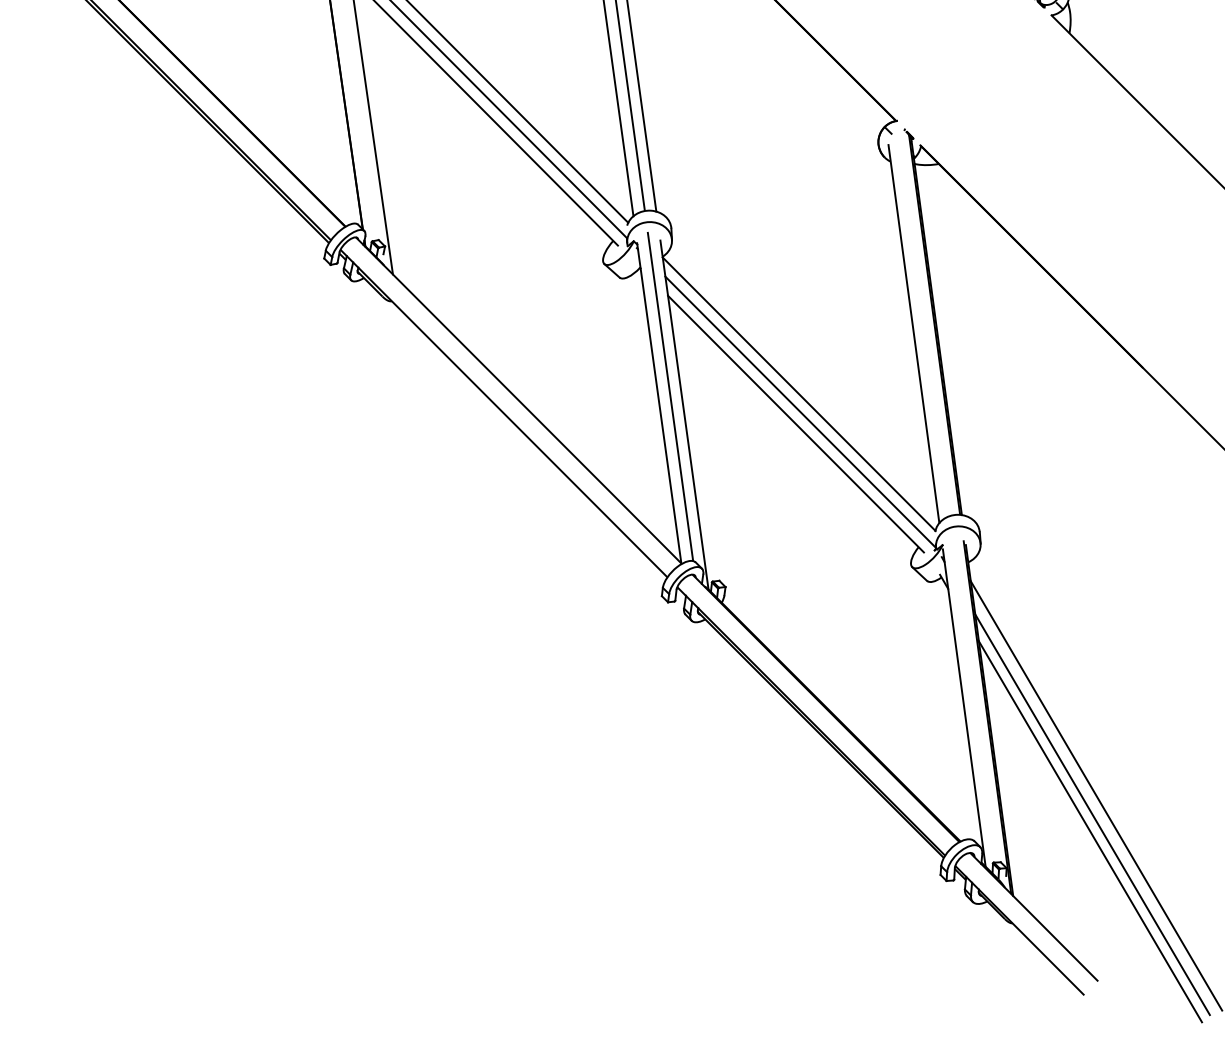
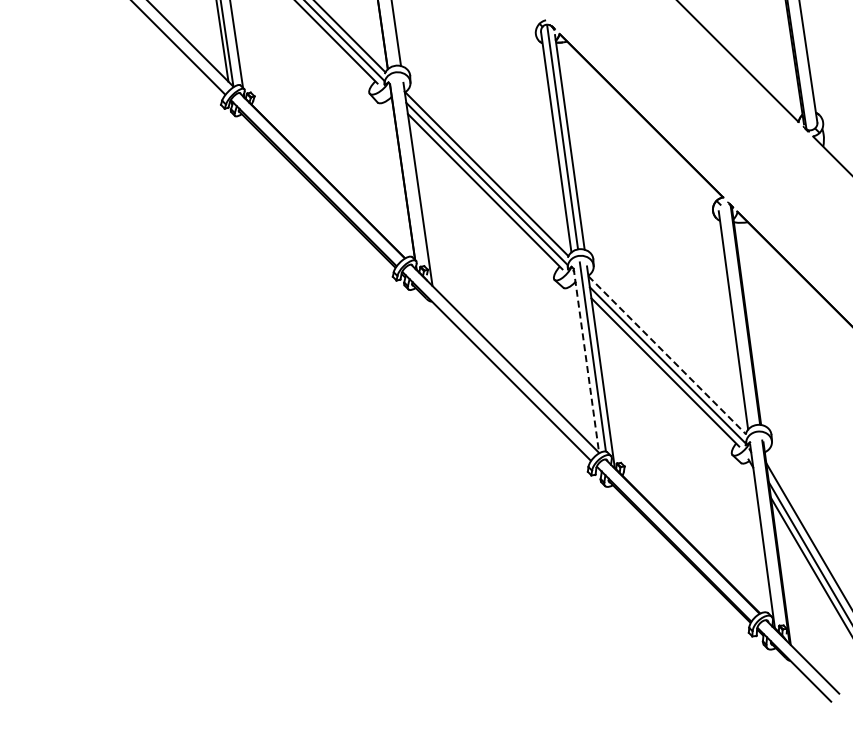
line: (799, 394) -> (667, 355), solid -> dashed
line: (659, 403) -> (586, 360), solid -> dashed

